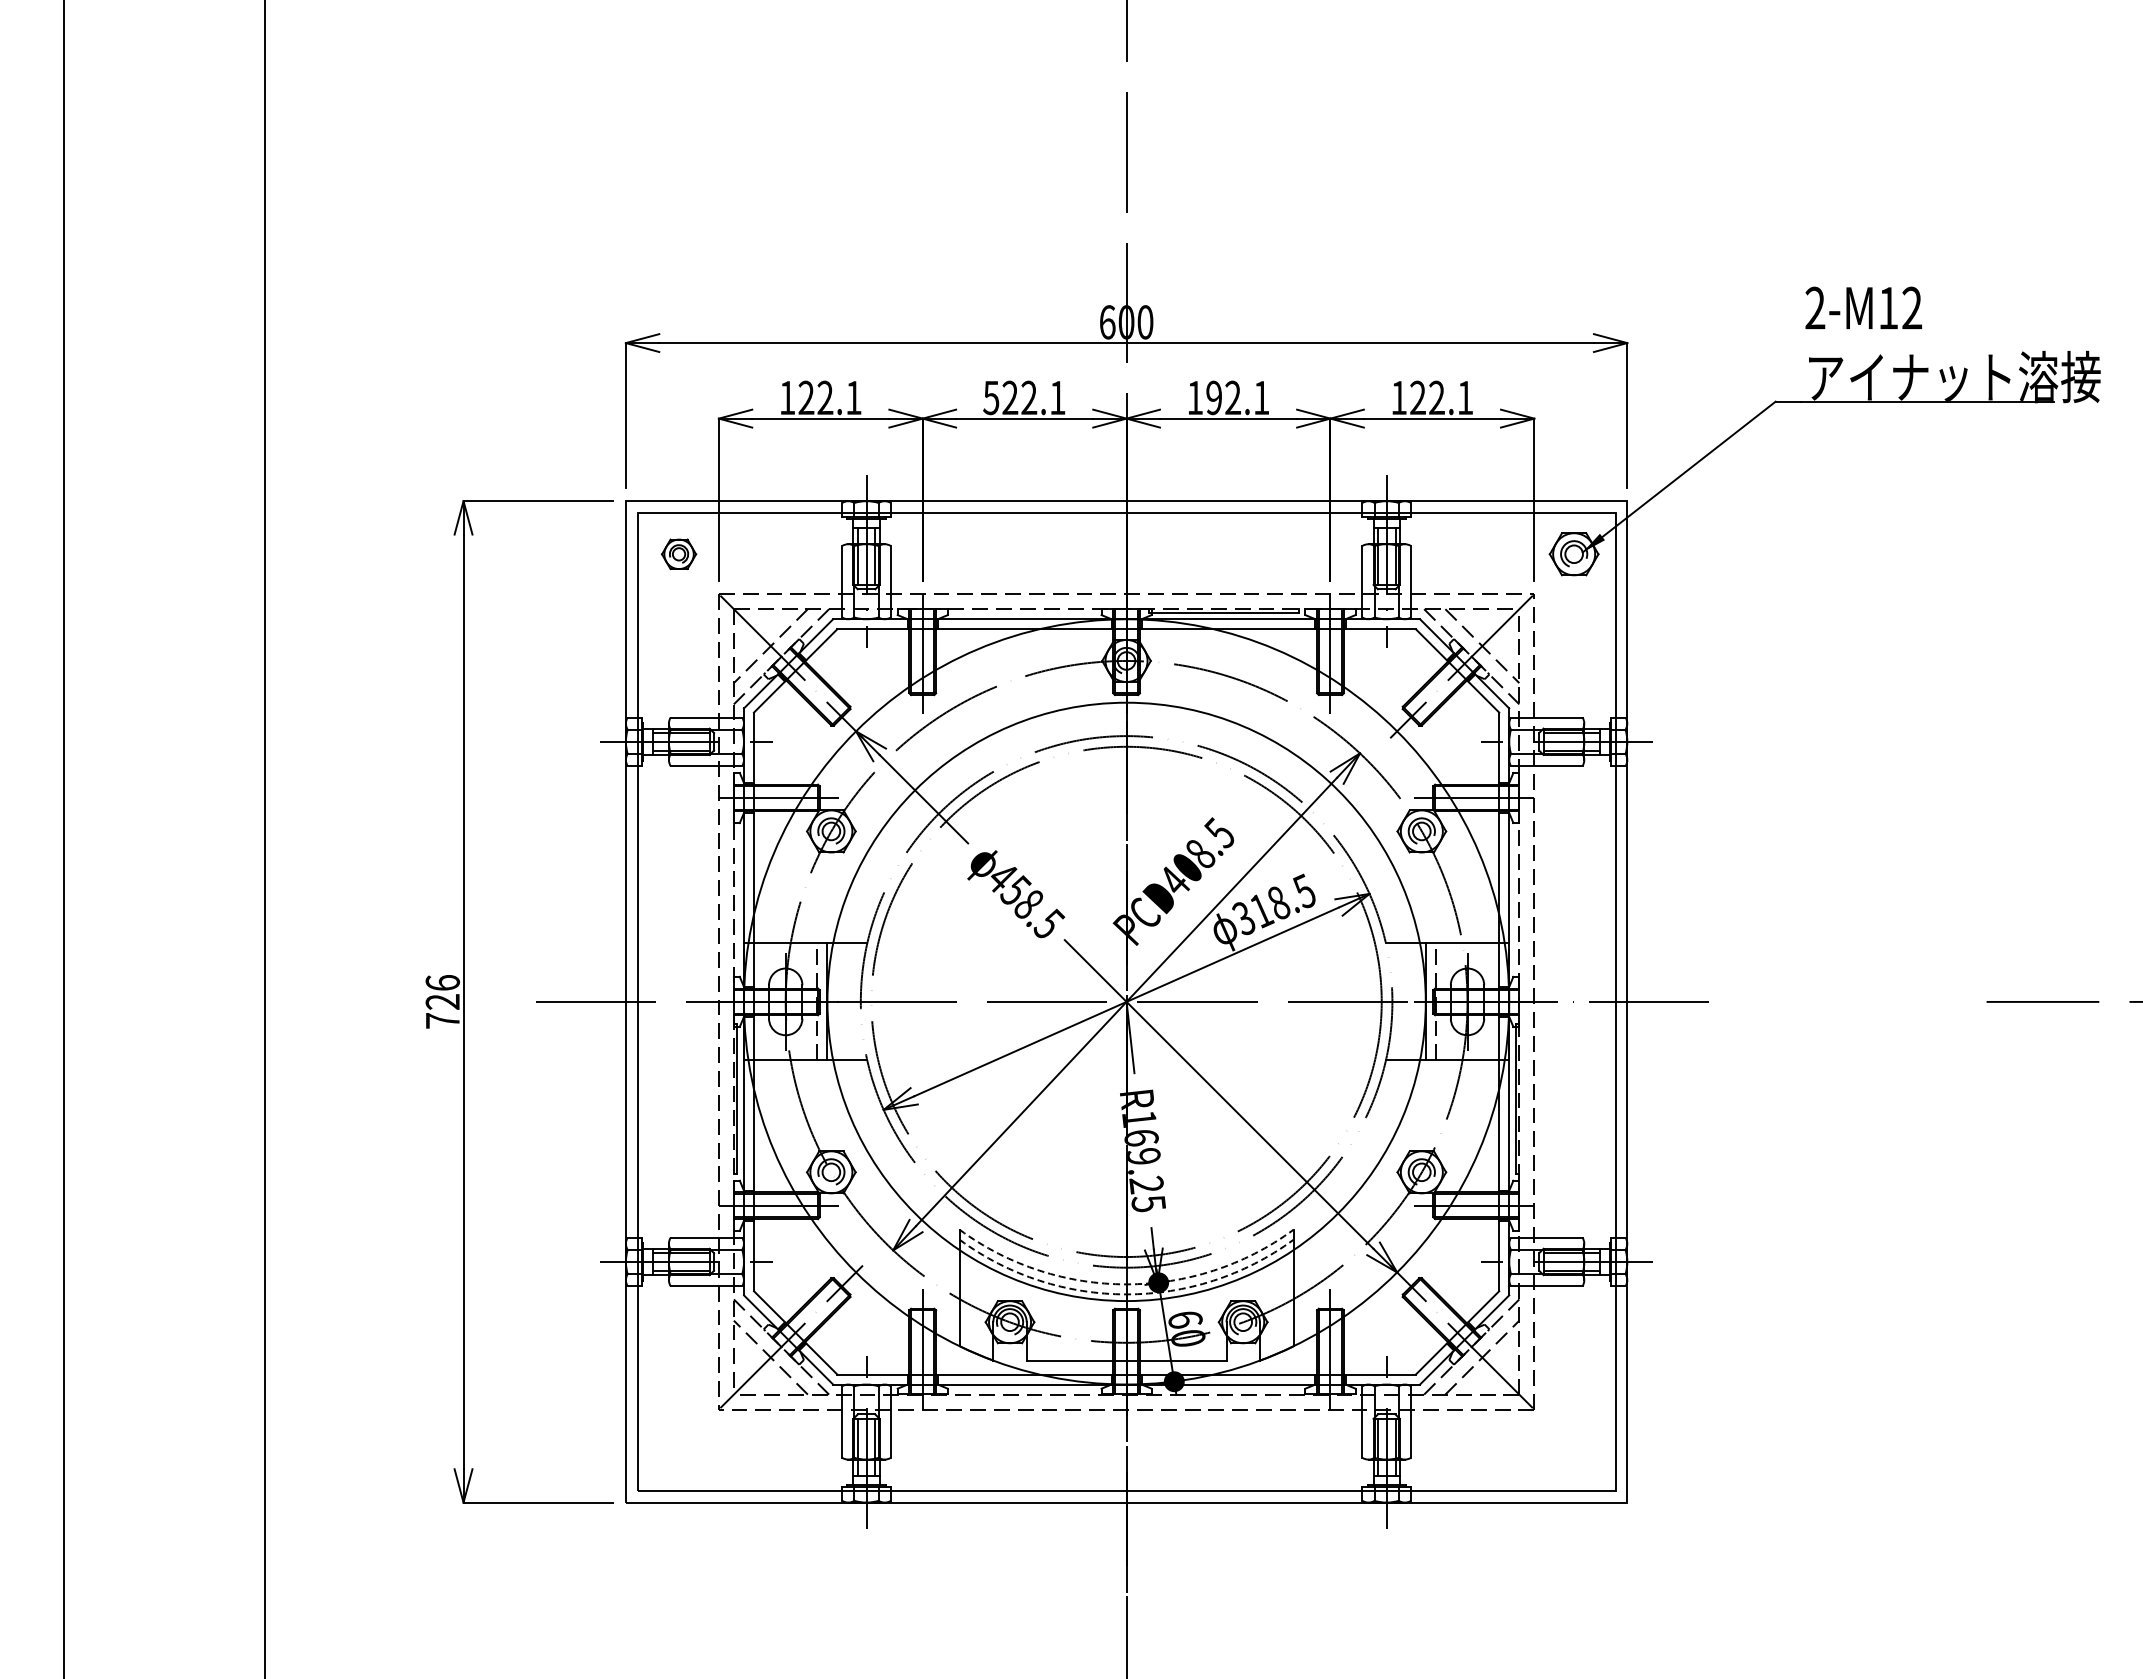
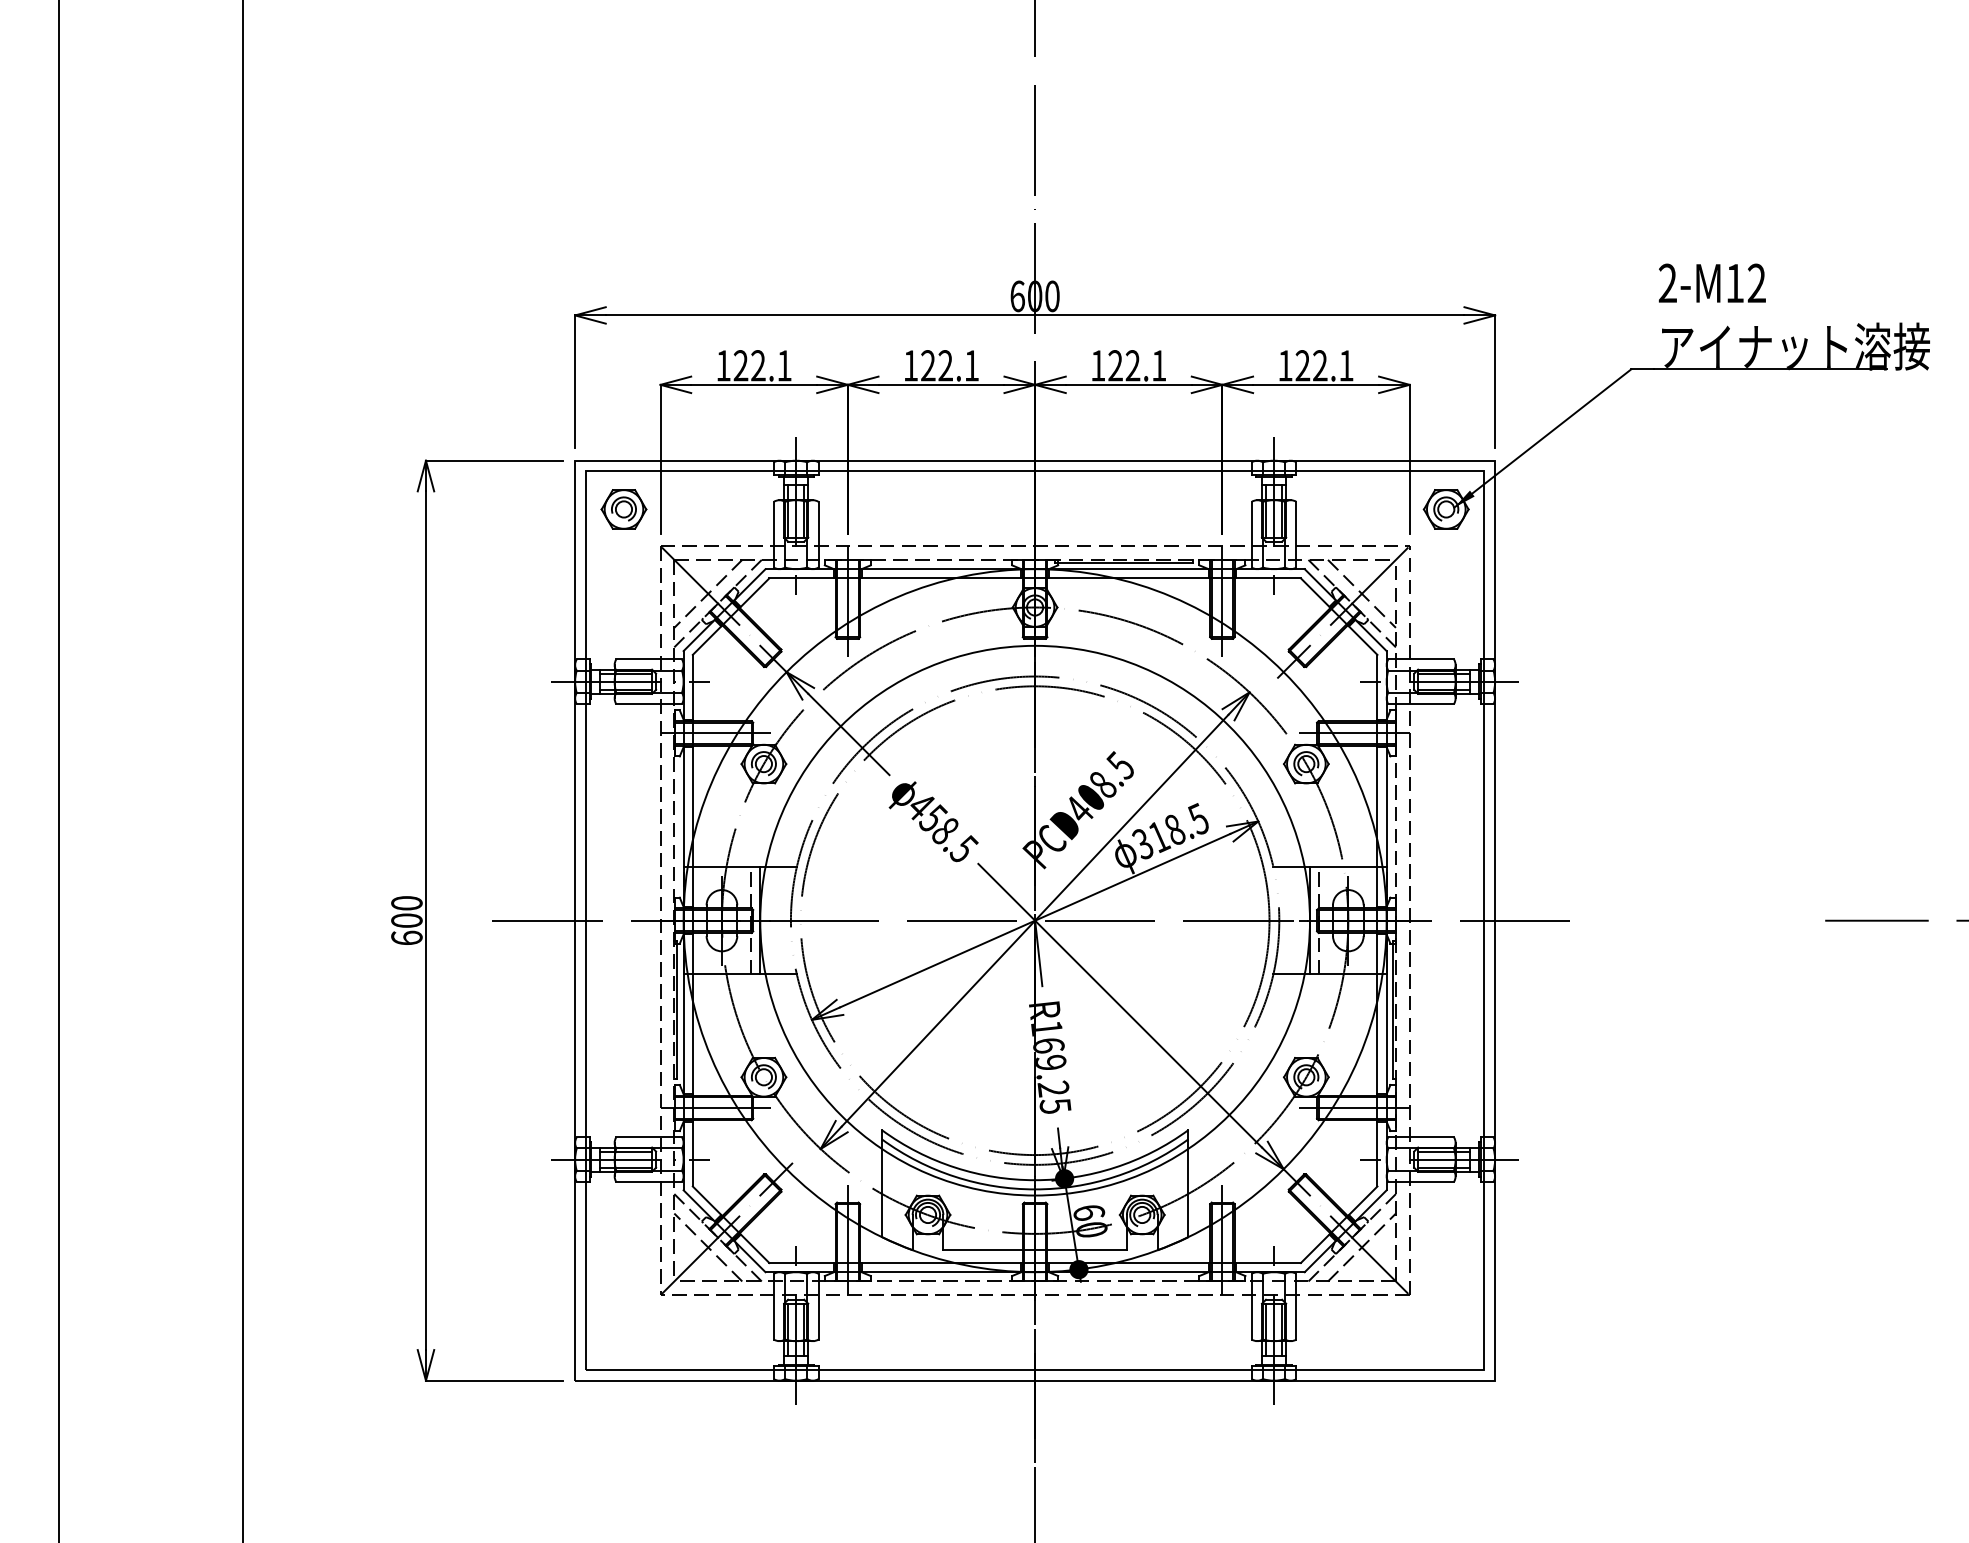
text: (991, 398) -> (911, 366), 522.1 -> 122.1
text: (1214, 398) -> (1115, 366), 192.1 -> 122.1
part: (678, 554) -> (623, 509), size x1.43
text: (442, 1001) -> (406, 920), 726 -> 600
arc: (1126, 1284) -> (1035, 1180), dashed -> solid
arc: (1126, 1294) -> (1035, 1189), dashed -> solid

